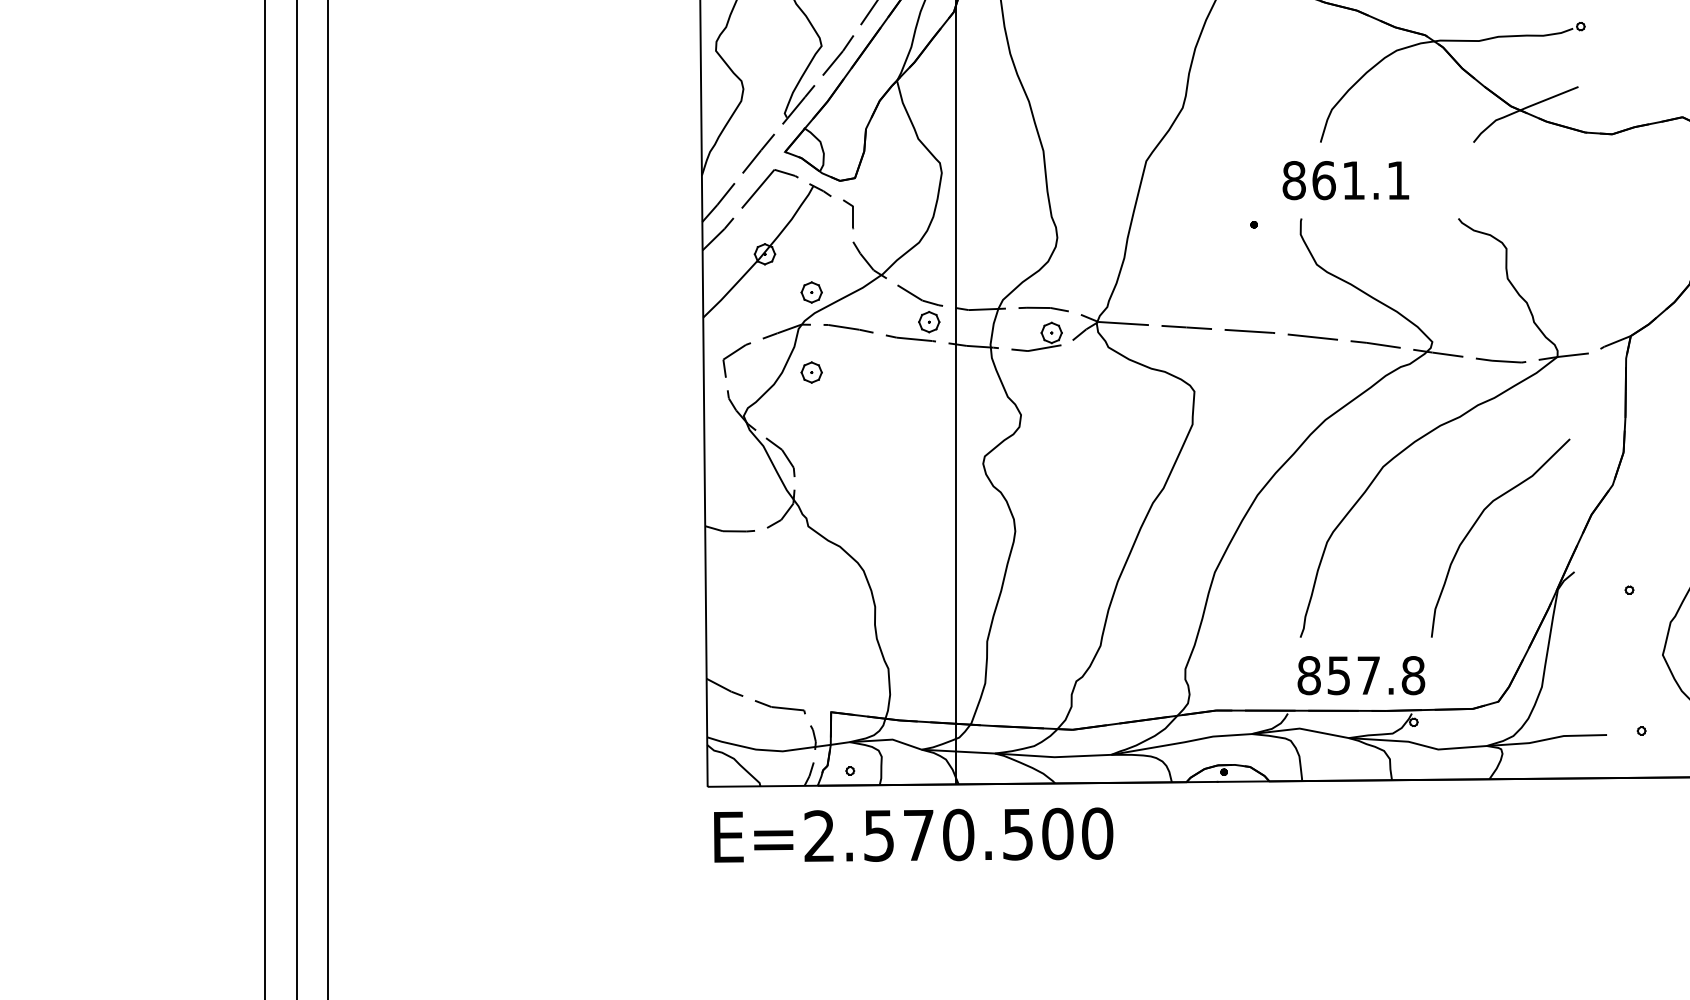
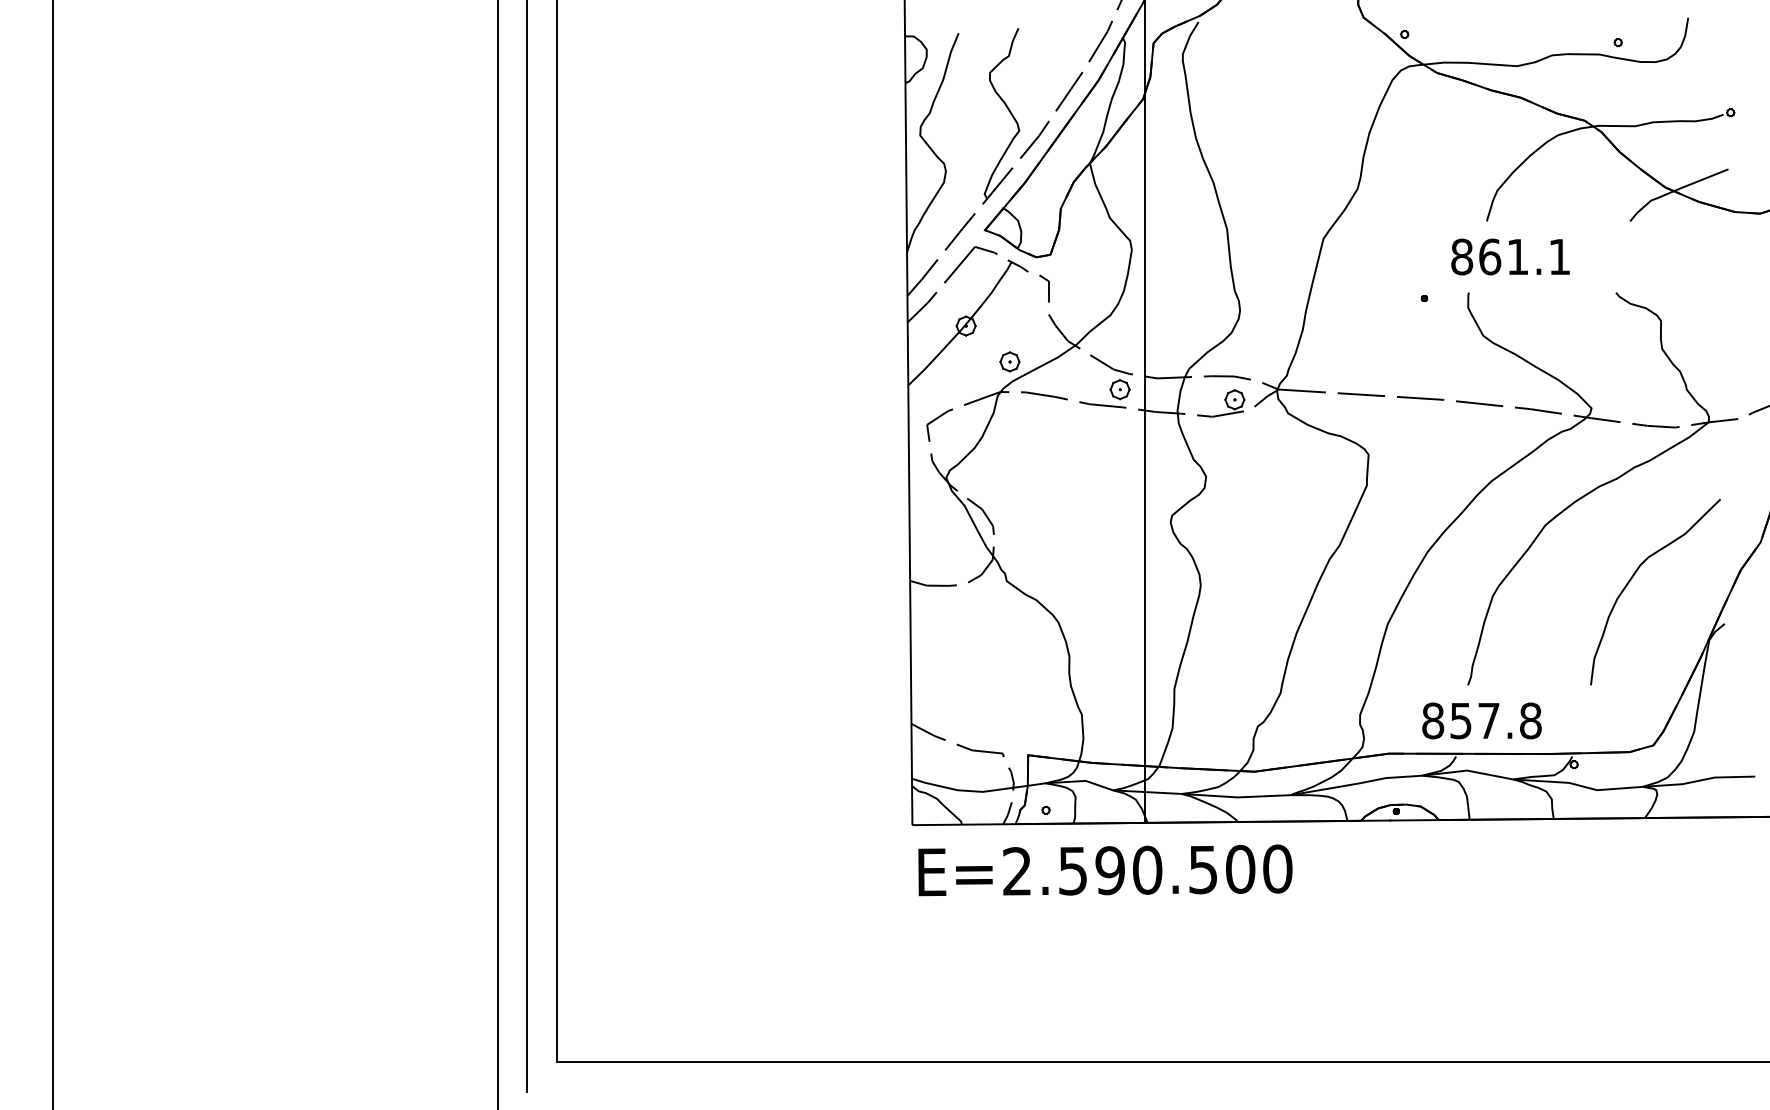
part: (811, 372) -> (1009, 436), removed
text: (1360, 675) -> (1481, 720), moved
text: (917, 835) -> (1109, 870), E=2.570.500 -> E=2.590.500

